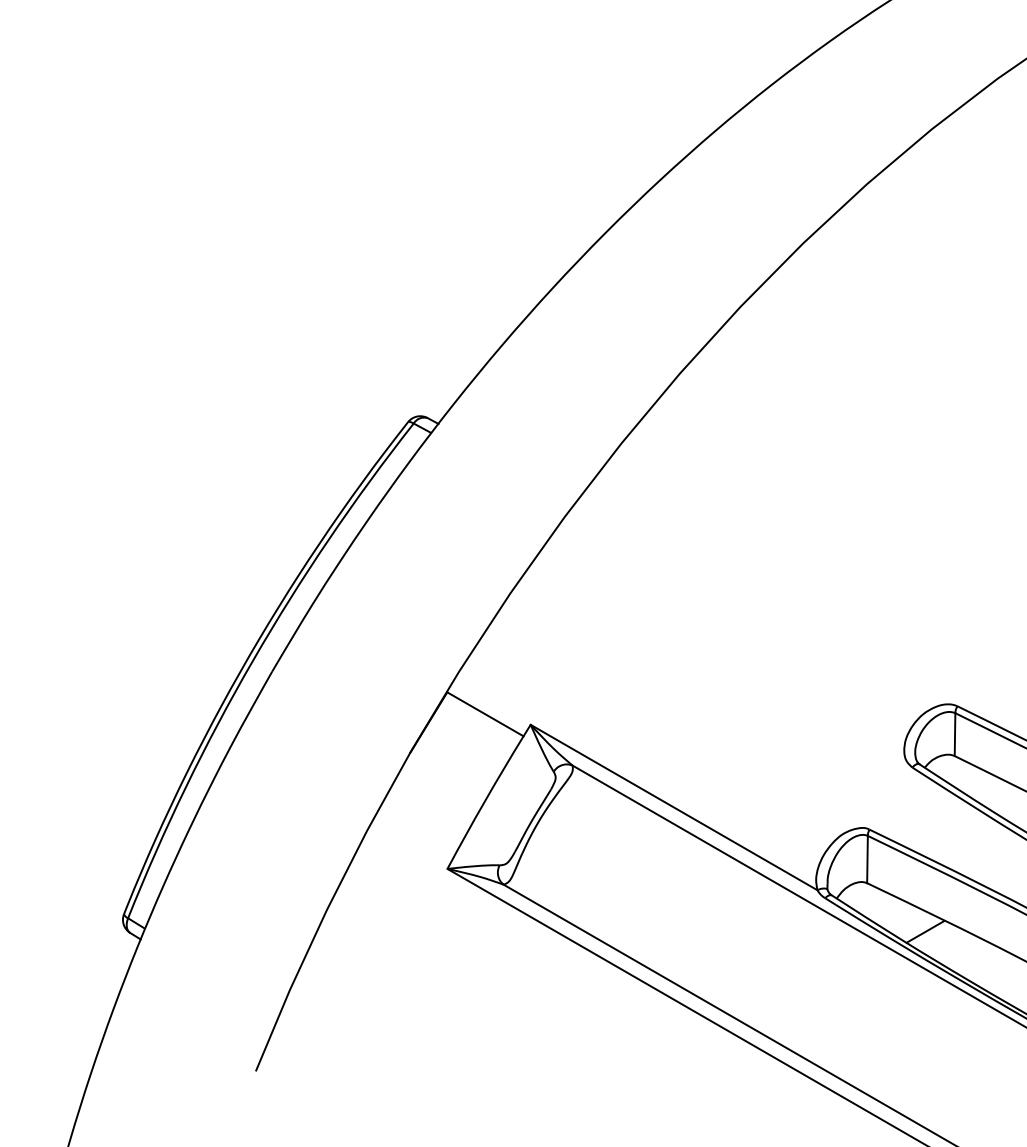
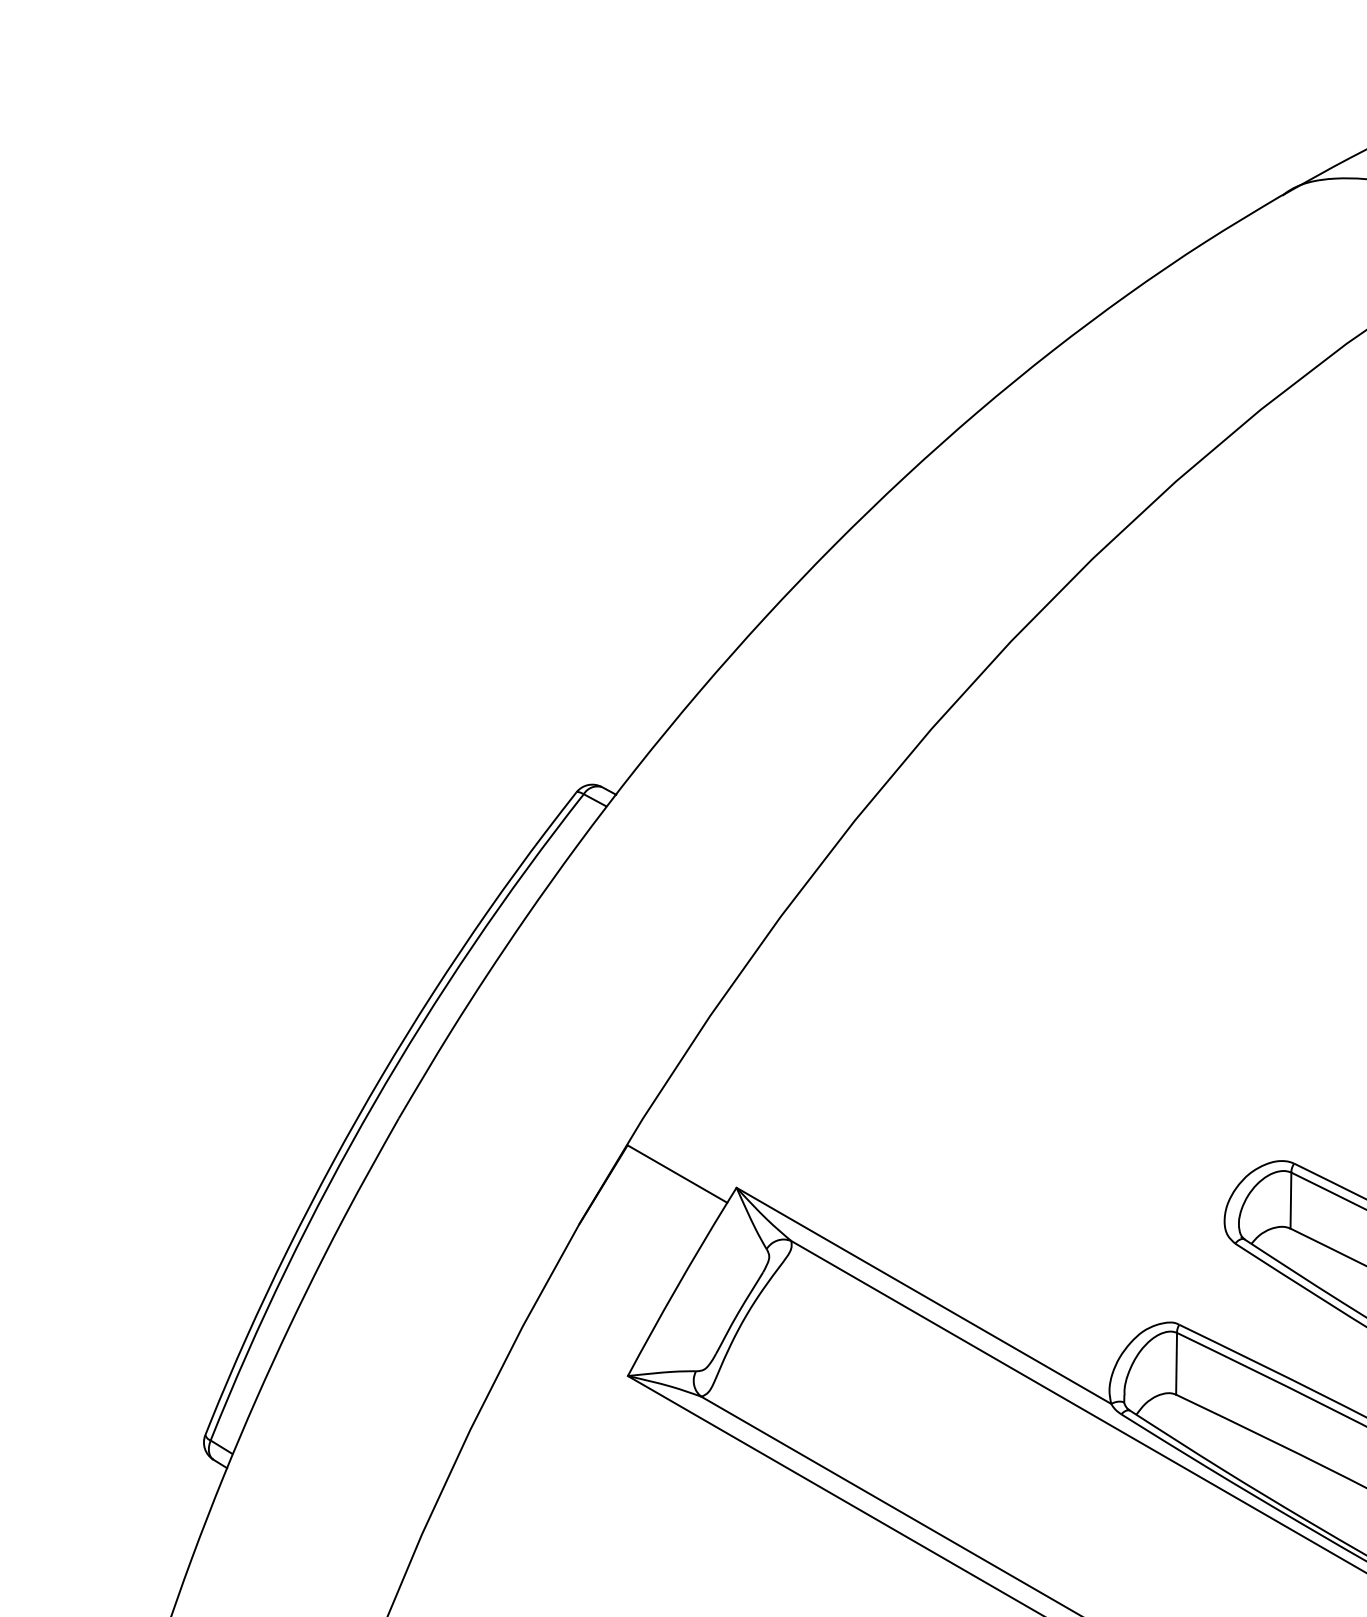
line: (924, 932) -> (1251, 1458), removed

